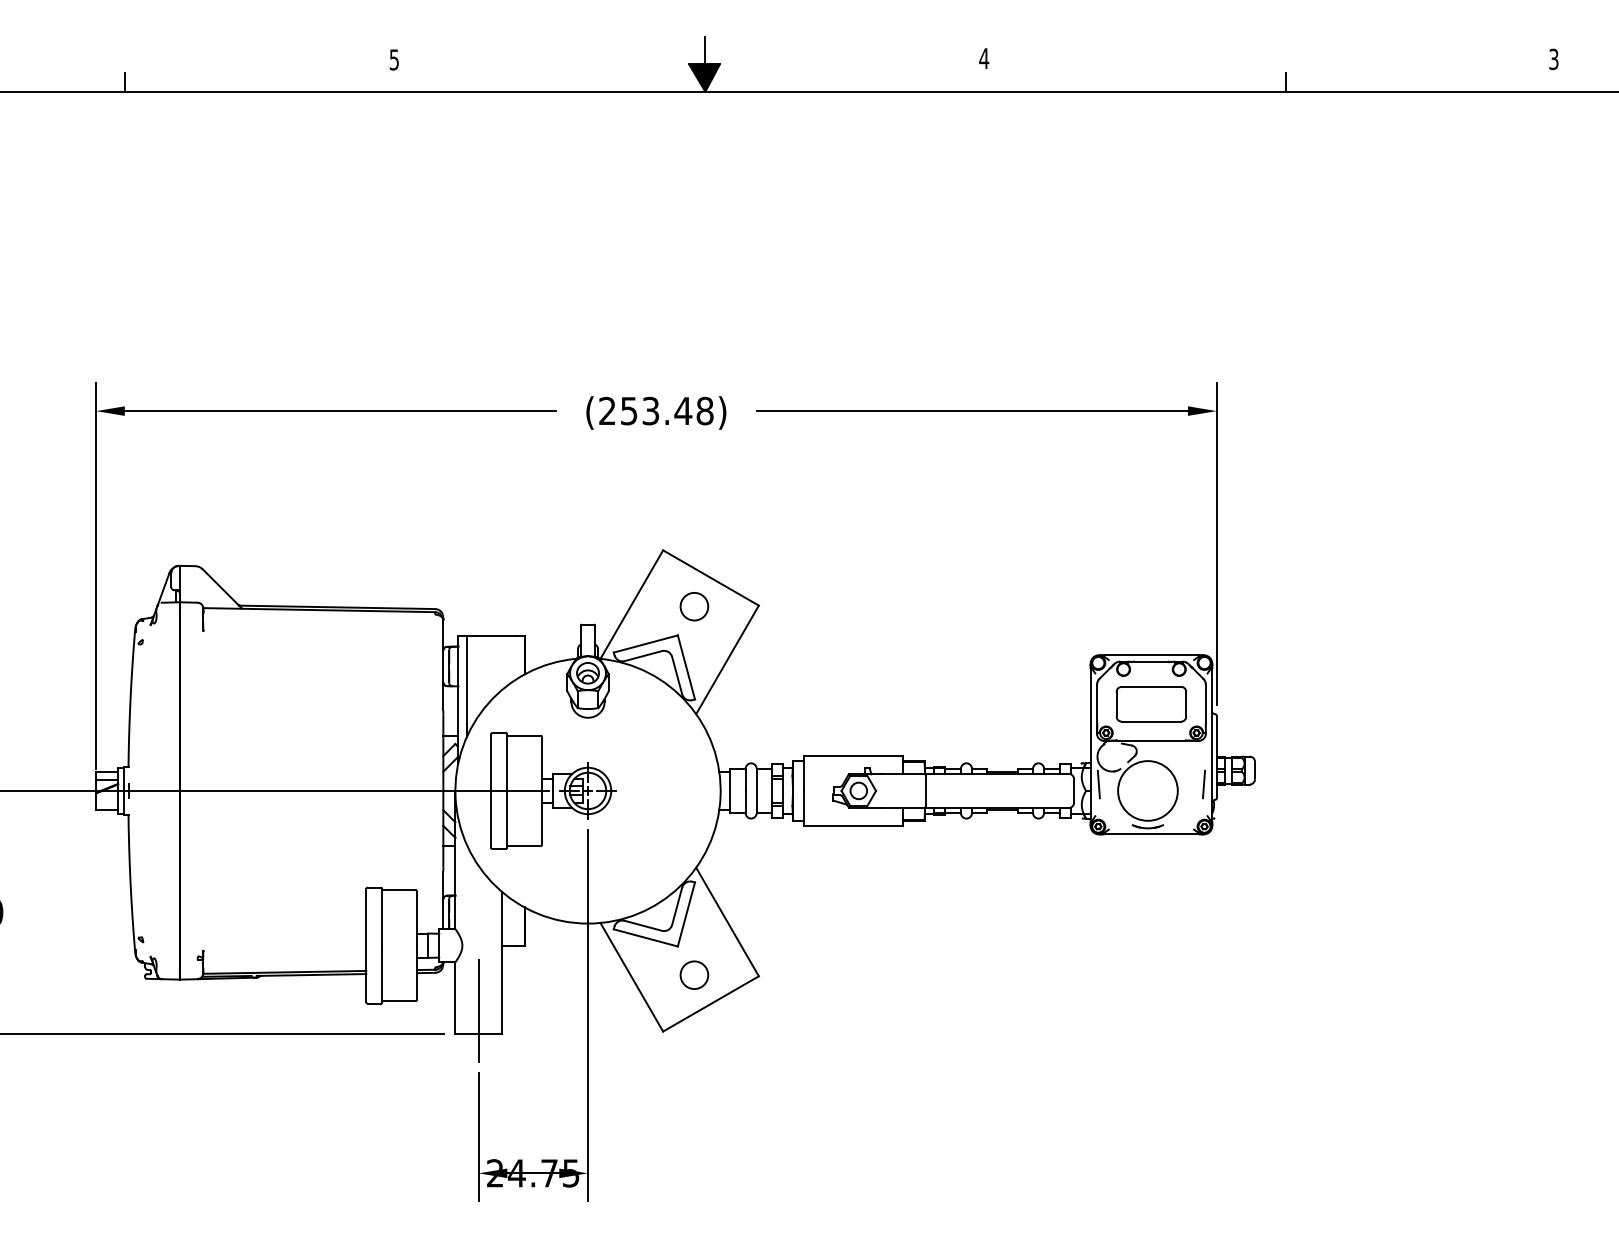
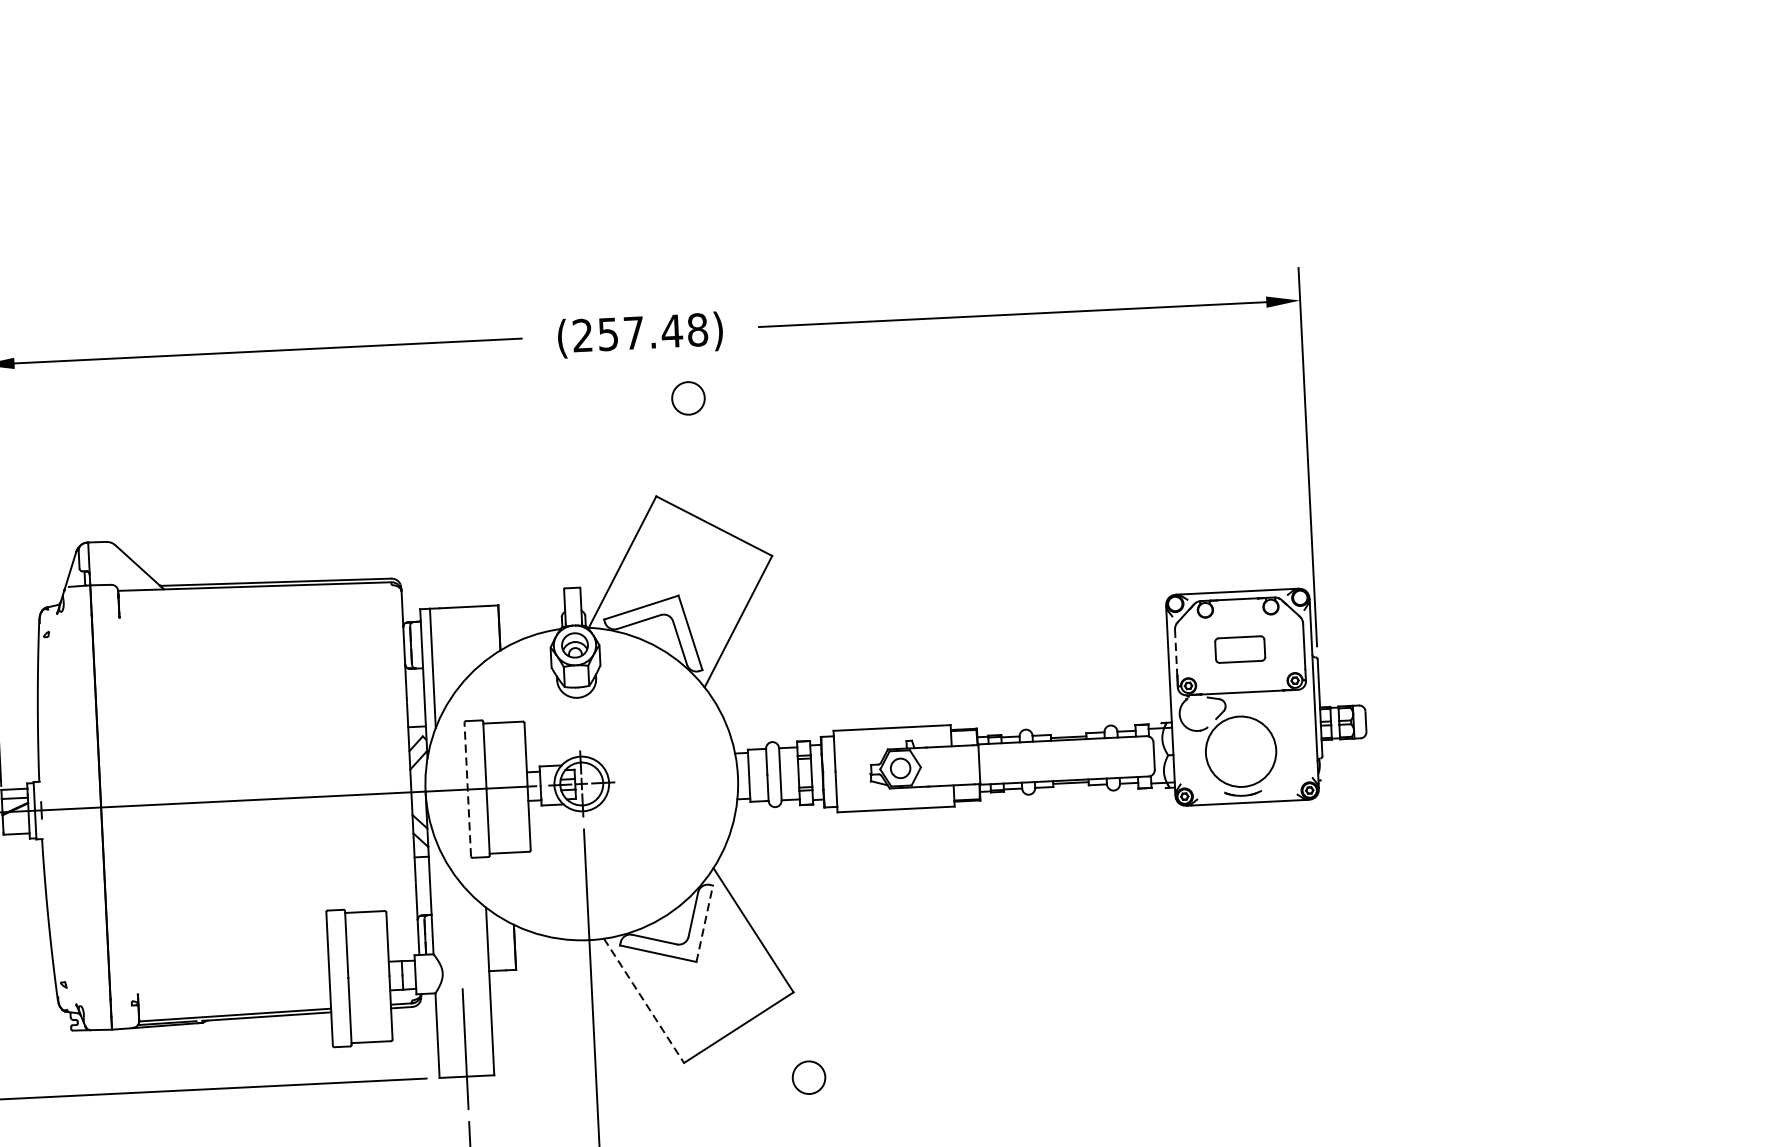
text: (650, 410) -> (633, 332), (253.48) -> (257.48)
circle: (694, 606) -> (688, 398), moved
line: (1097, 704) -> (1176, 652), solid -> dashed
part: (1151, 704) -> (1240, 649), size x0.6
line: (1098, 784) -> (1182, 747), removed
line: (1203, 784) -> (1306, 740), removed
line: (491, 790) -> (468, 789), solid -> dashed
line: (686, 913) -> (704, 922), solid -> dashed
circle: (694, 974) -> (809, 1076), moved
line: (631, 977) -> (643, 1001), solid -> dashed

